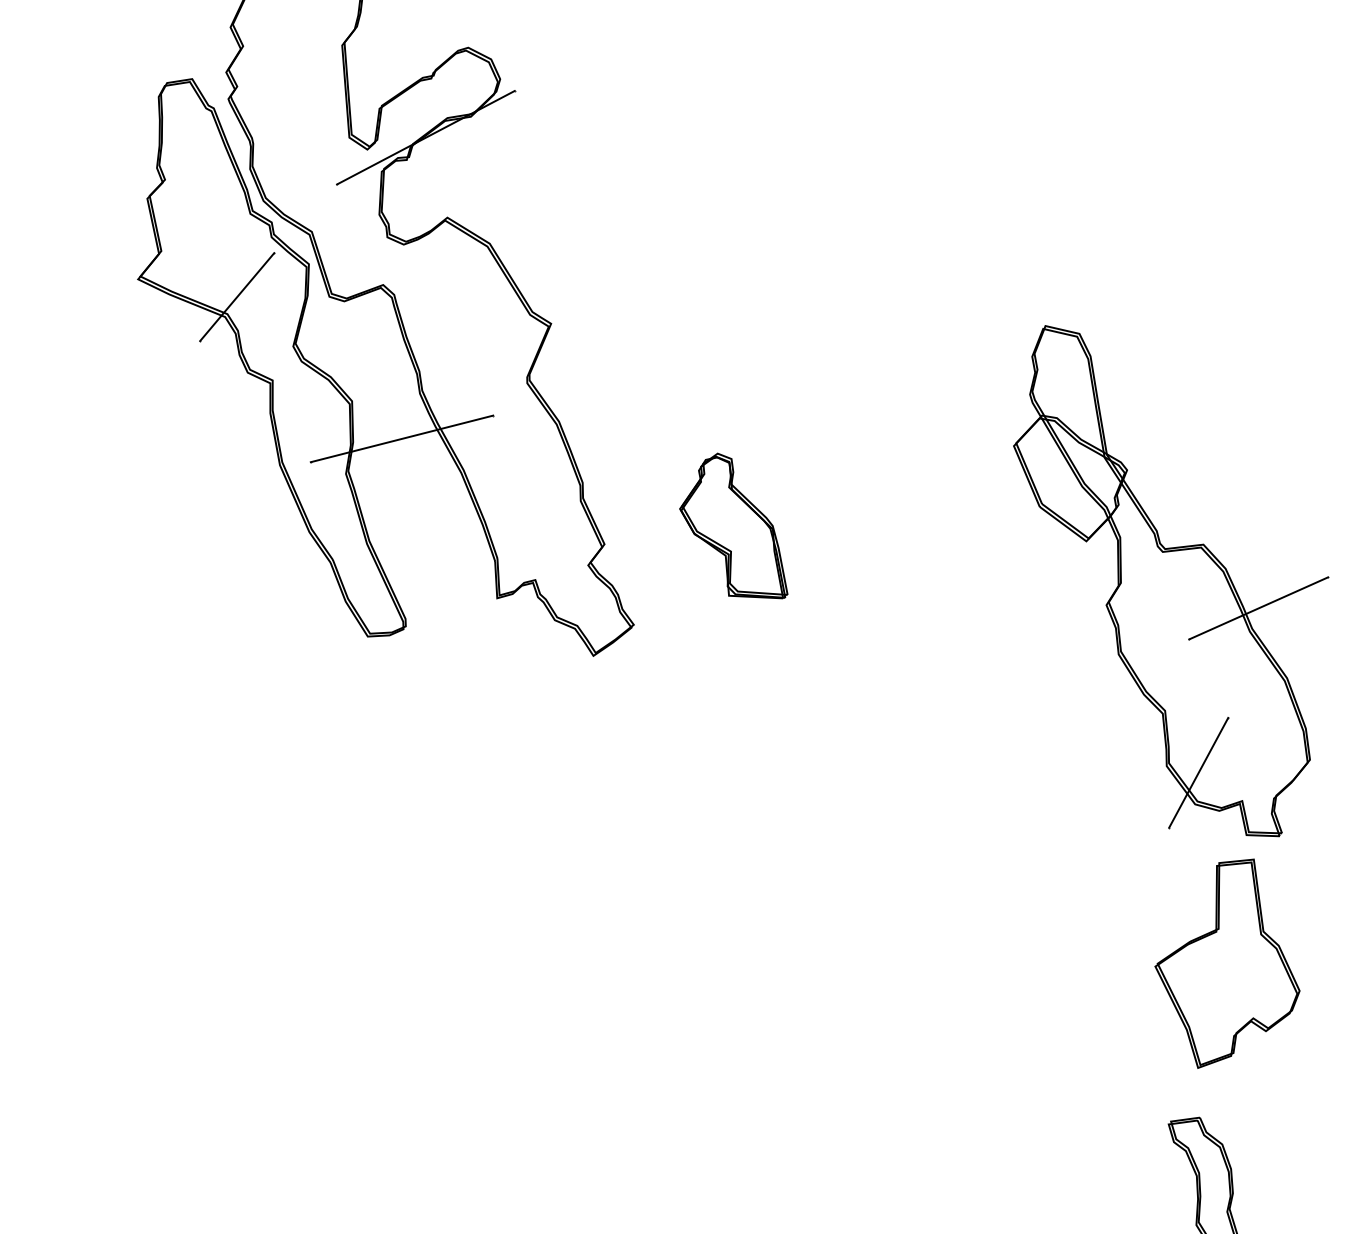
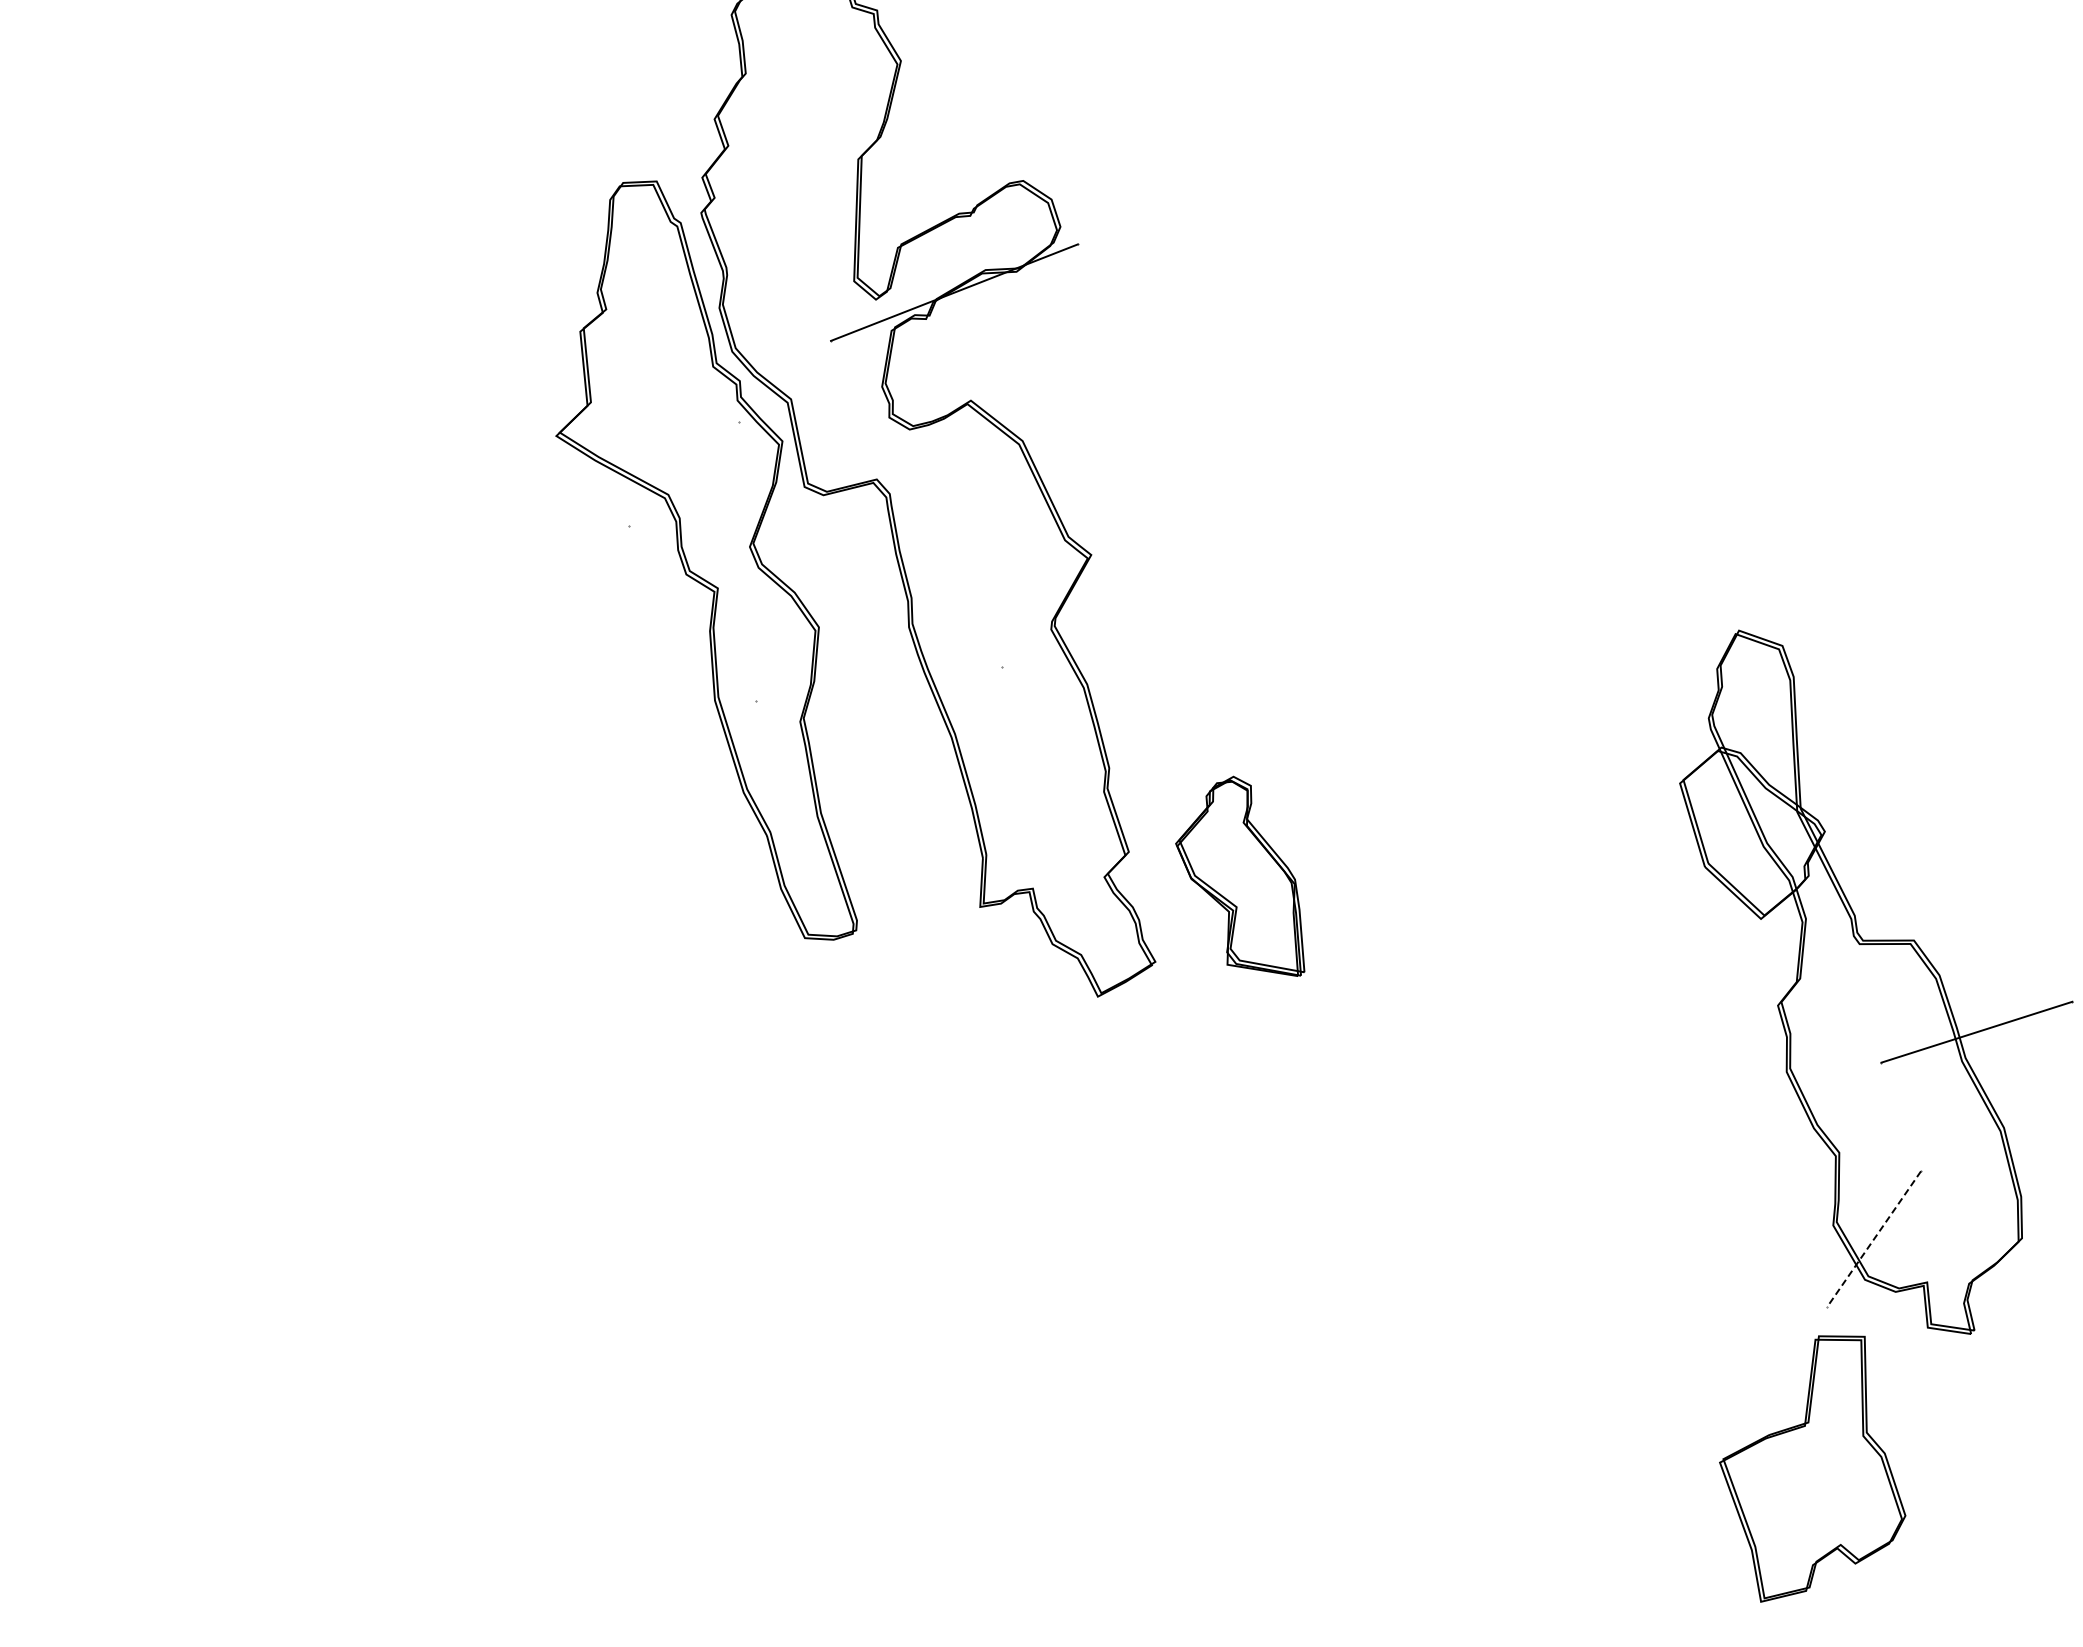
line: (237, 296) -> (683, 473), removed
line: (401, 438) -> (878, 683), removed
part: (731, 527) -> (1240, 875), moved
line: (1198, 773) -> (1873, 1239), solid -> dashed
part: (1225, 963) -> (1812, 1468), moved

